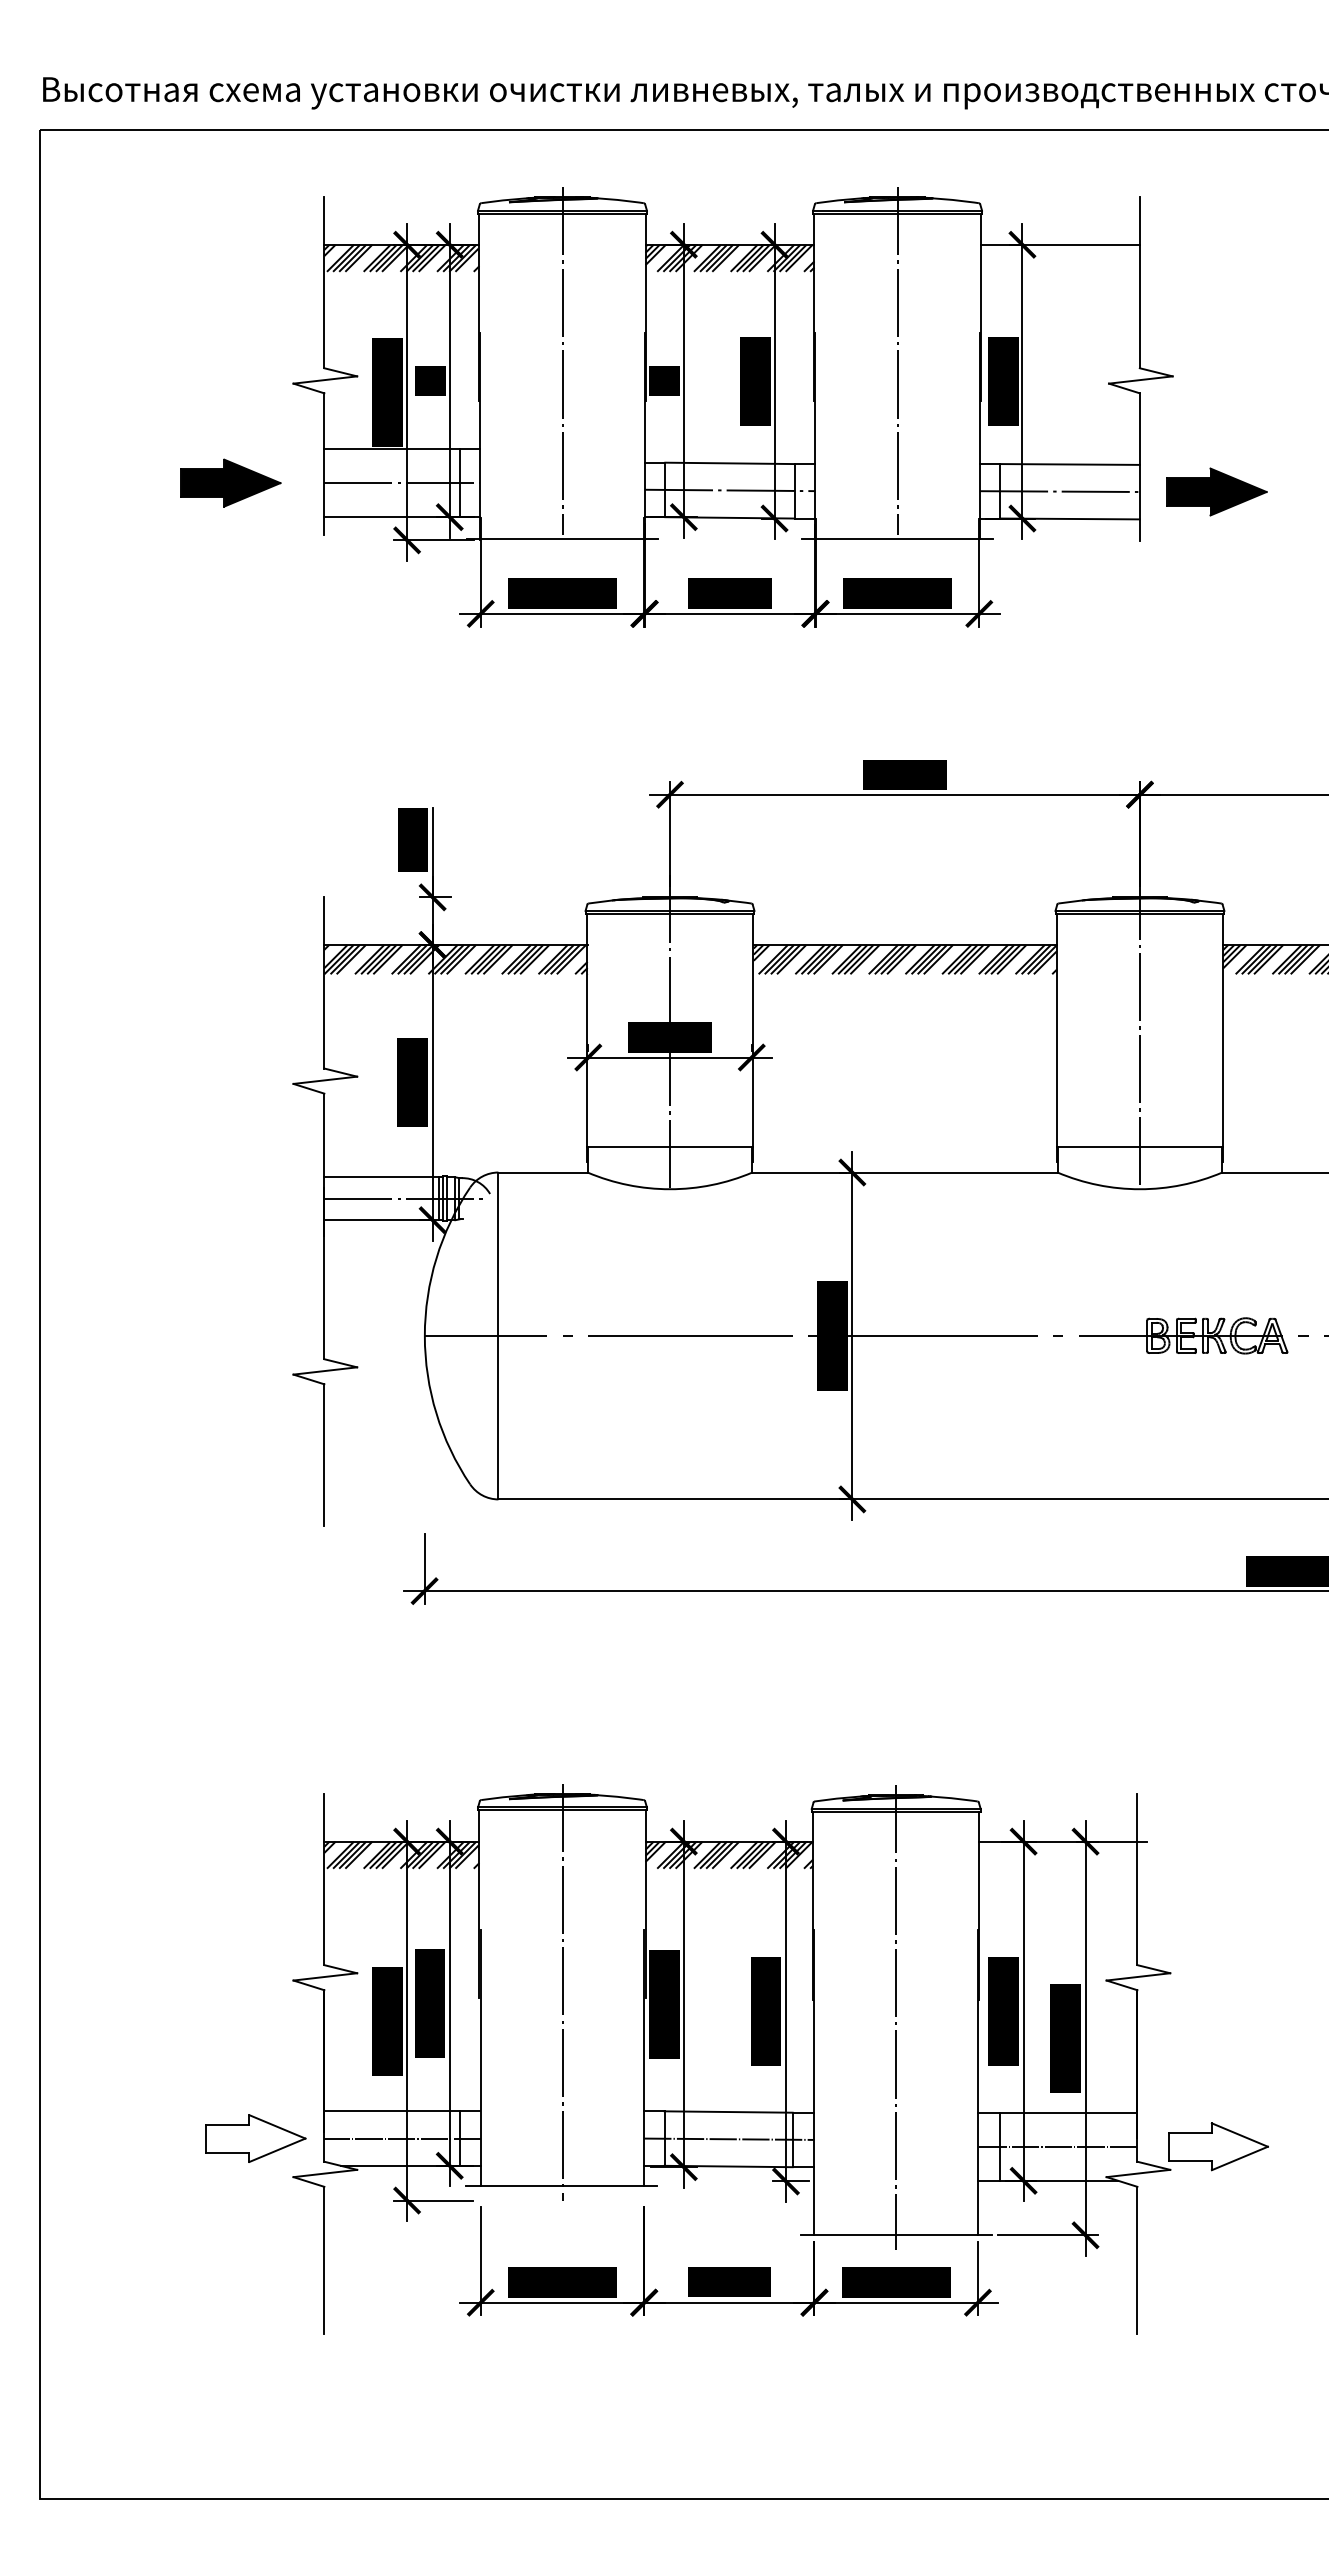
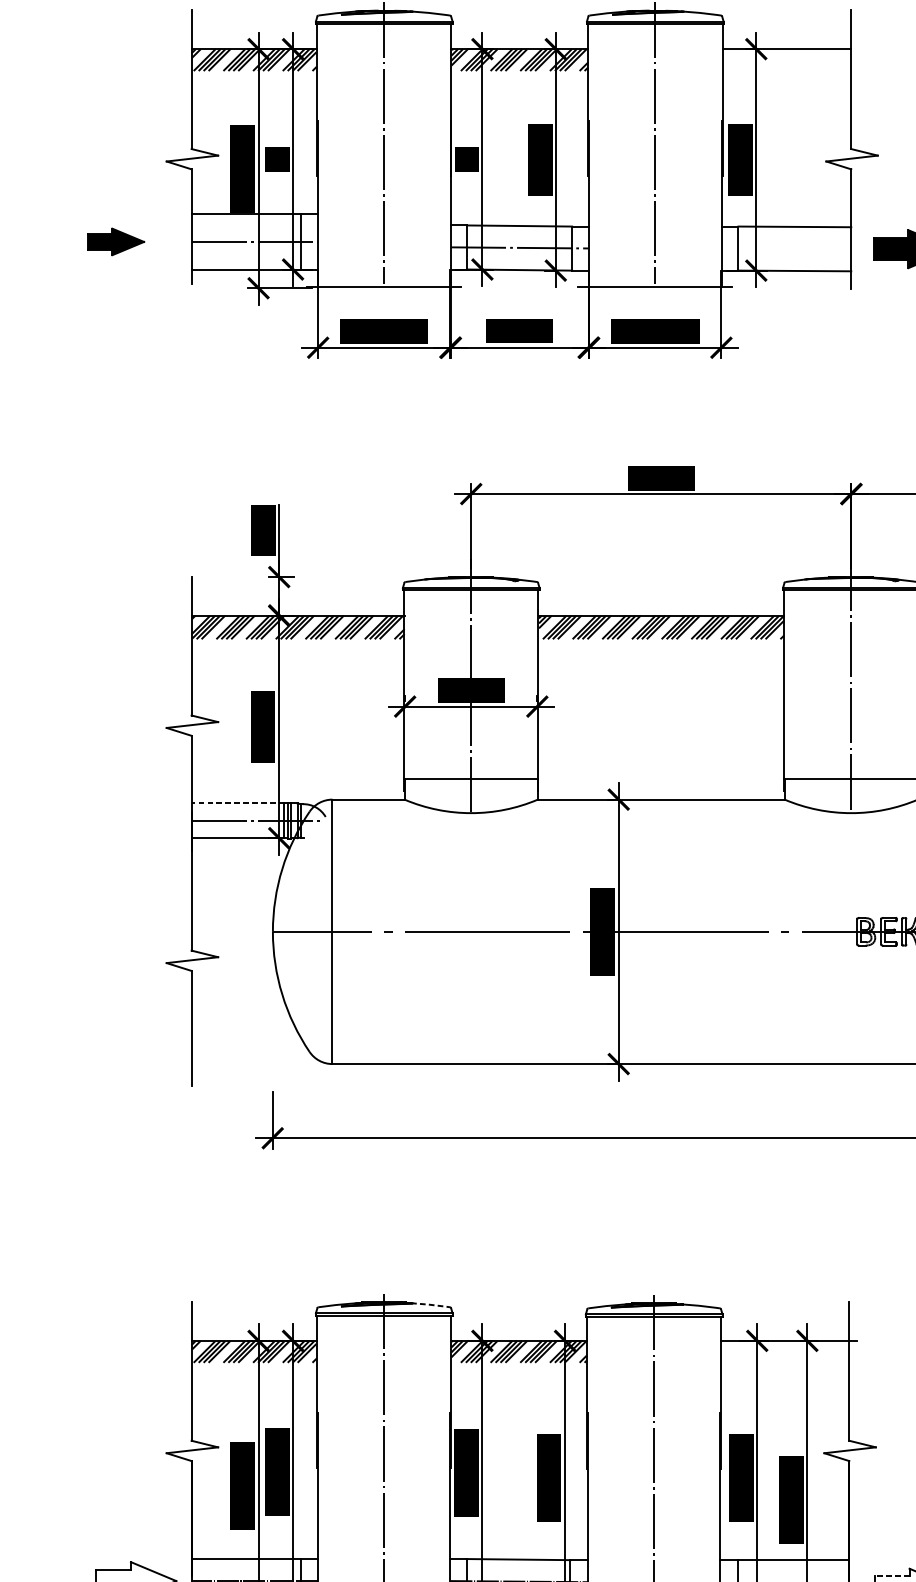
part: (230, 482) -> (115, 241), size x0.7
line: (1059, 491) -> (786, 248), removed
line: (381, 1177) -> (237, 803), solid -> dashed
line: (620, 1797) -> (431, 1305), solid -> dashed
line: (1190, 2132) -> (892, 1576), solid -> dashed

